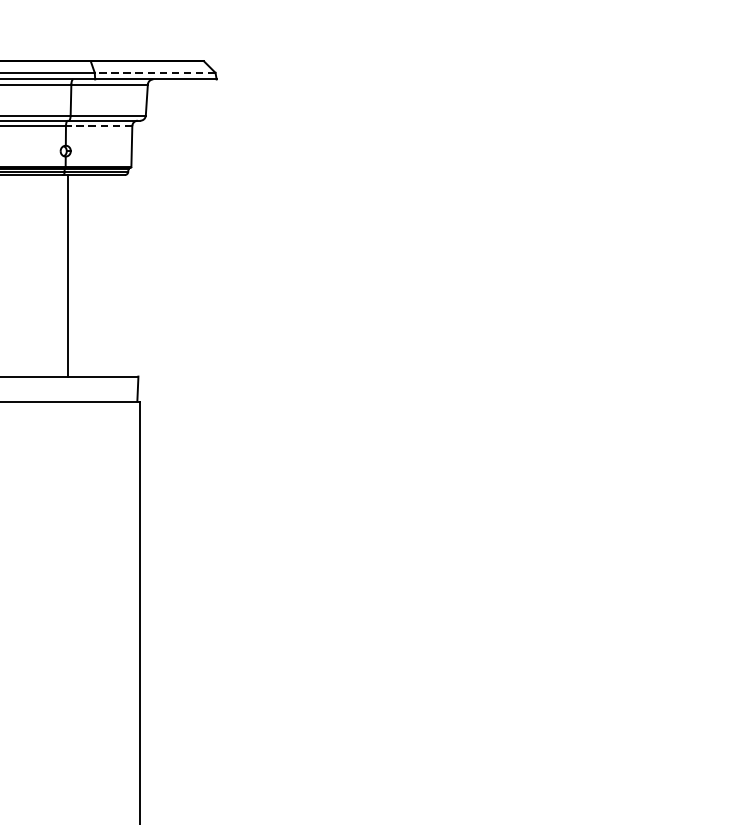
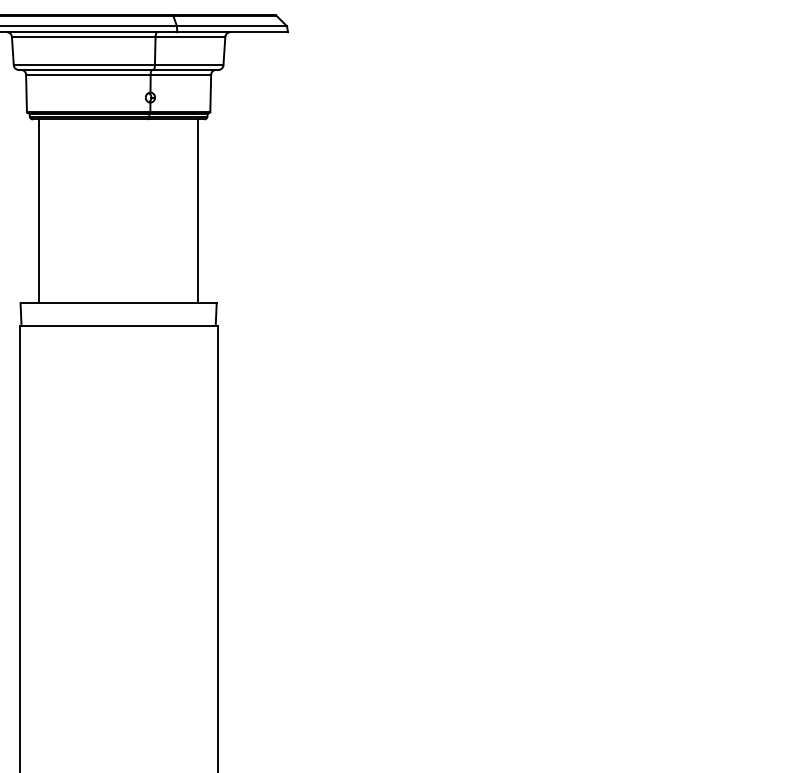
line: (154, 73) -> (231, 26), dashed -> solid
line: (98, 125) -> (180, 74), dashed -> solid
line: (67, 276) -> (197, 211), moved

